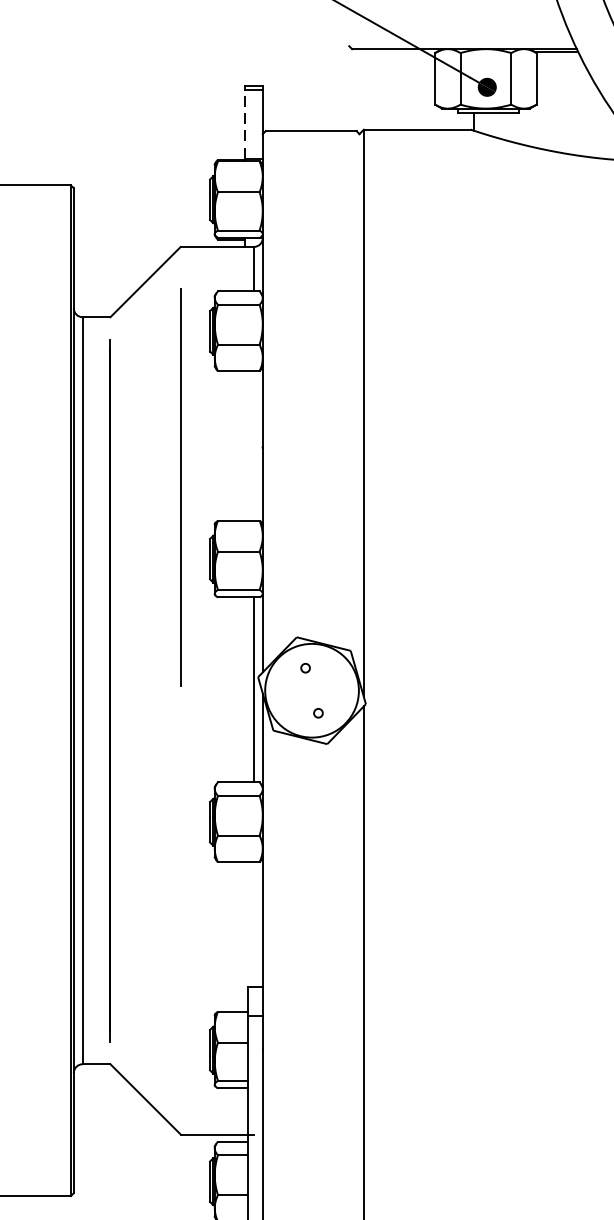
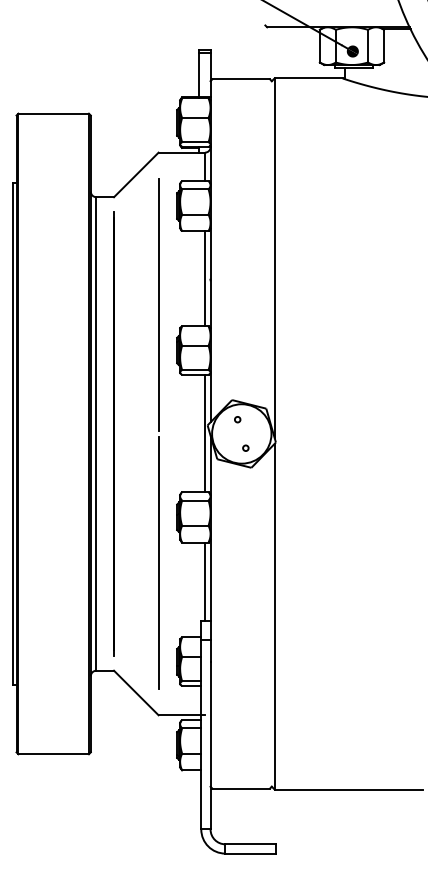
line: (245, 123) -> (199, 74), dashed -> solid
line: (254, 445) -> (205, 278), added
line: (180, 893) -> (158, 562), added
line: (254, 923) -> (205, 581), added

